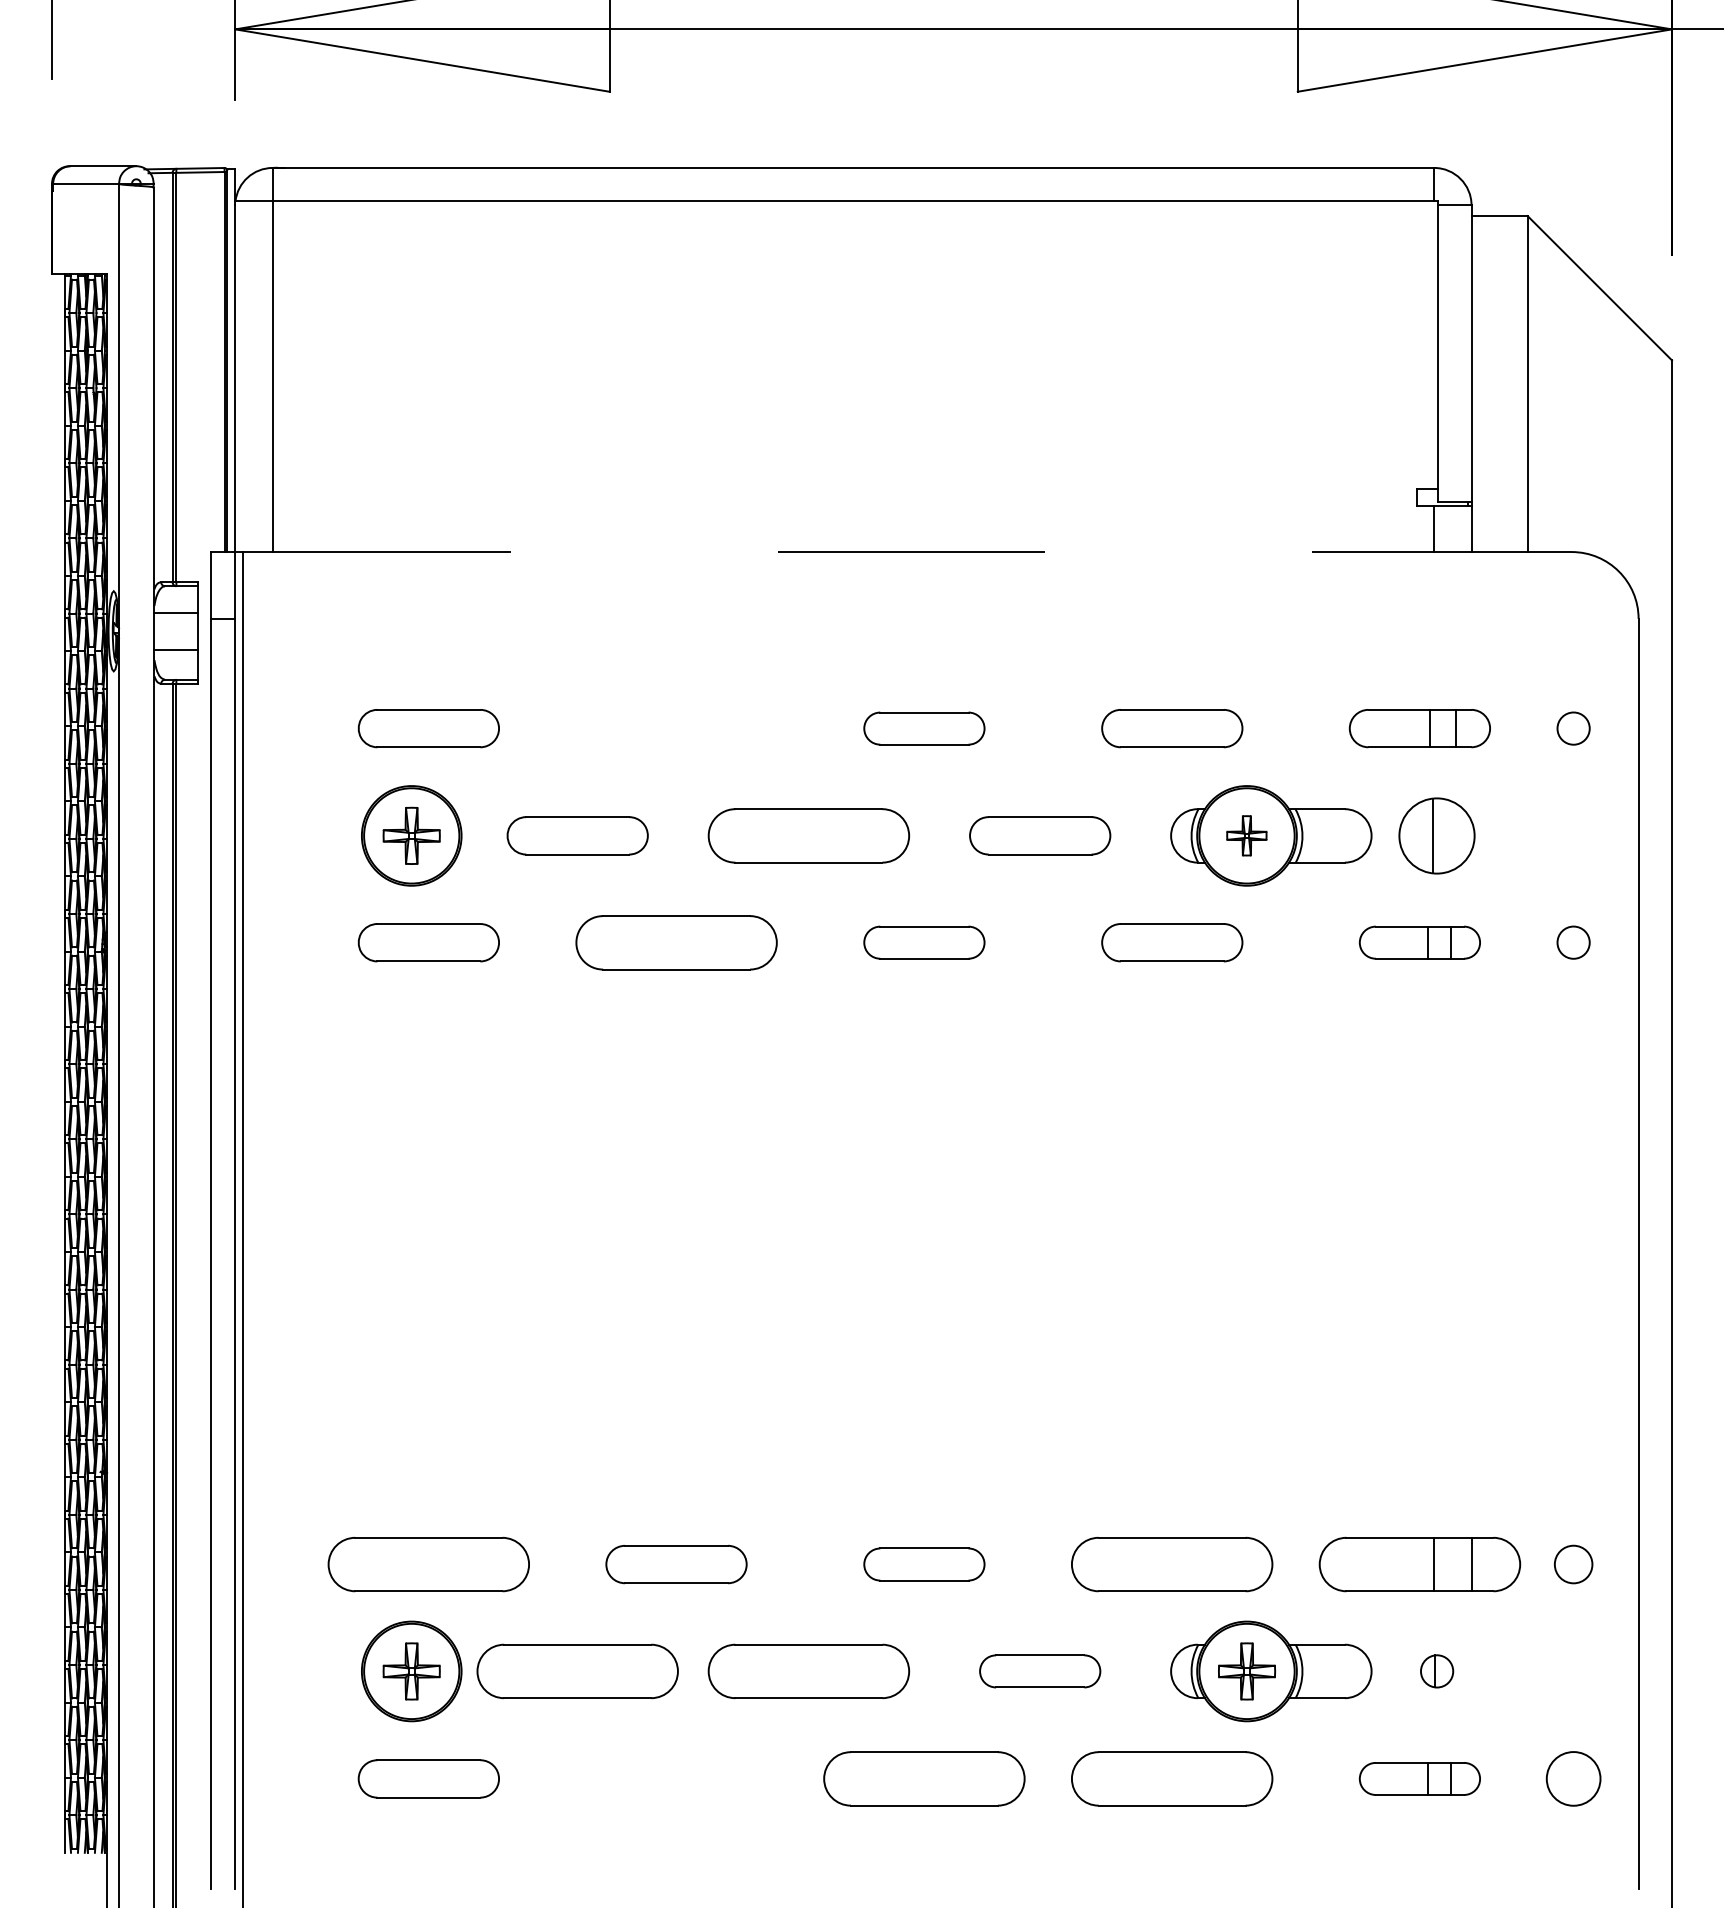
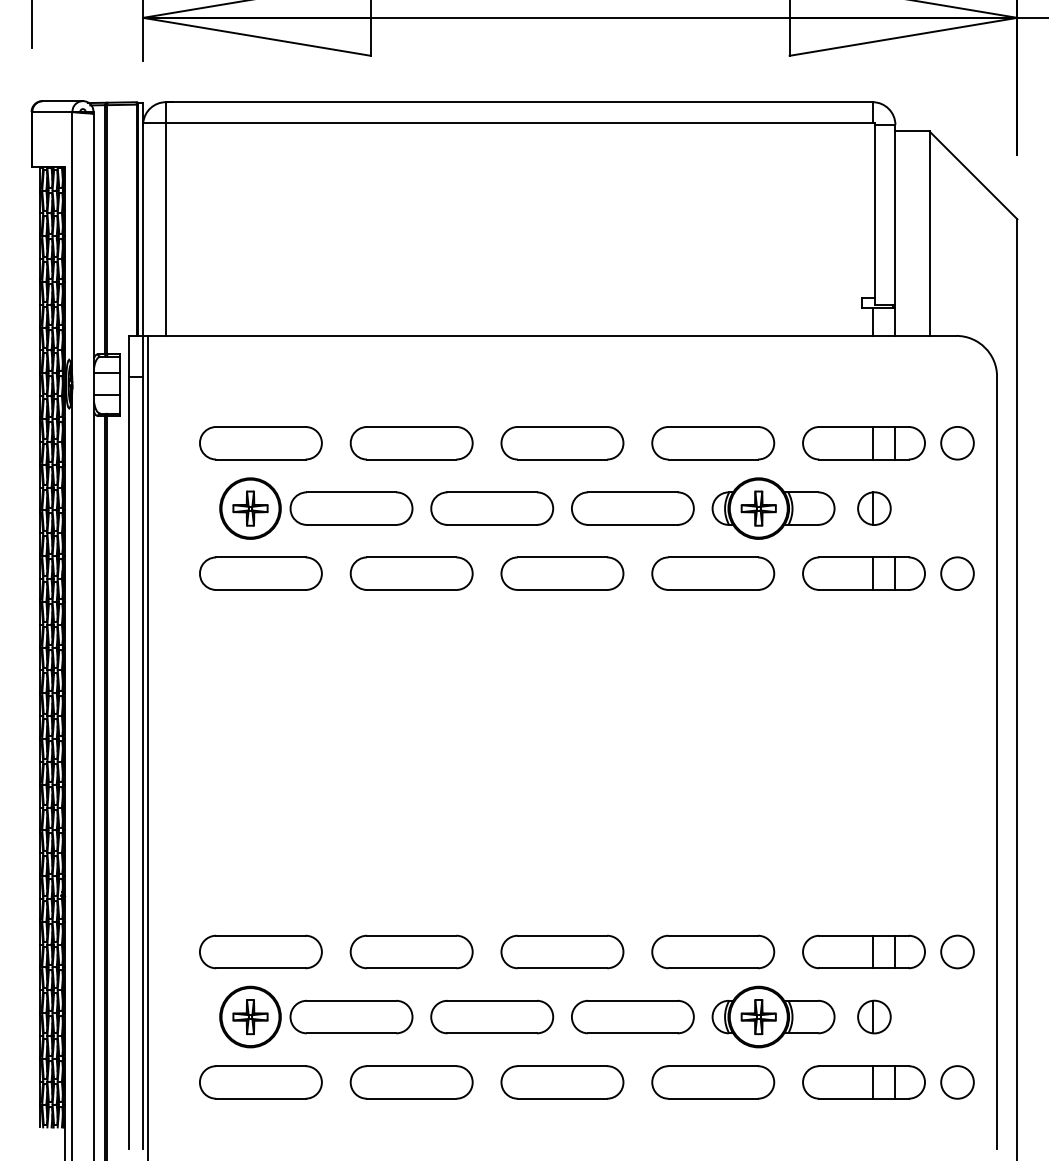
line: (908, 551) -> (552, 335), dashed -> solid
part: (428, 728) -> (260, 443), size x1.43
part: (676, 728) -> (411, 443), added
part: (924, 728) -> (562, 443), size x1.67
part: (1172, 728) -> (713, 443), size x1.43
part: (1419, 728) -> (863, 443), size x1.43
circle: (1573, 728) -> (957, 443), size x1.67
part: (577, 835) -> (351, 508), size x1.43
part: (1039, 835) -> (632, 508), size x1.43
part: (1246, 835) -> (758, 508), size x1.43
part: (1437, 835) -> (874, 508), size x0.71
part: (428, 942) -> (260, 573), size x1.43
part: (924, 942) -> (562, 573), size x1.67
part: (1172, 942) -> (713, 573), size x1.43
part: (1419, 942) -> (863, 573), size x1.67
circle: (1573, 942) -> (957, 573), size x1.67
part: (676, 1563) -> (411, 951), size x1.43
part: (924, 1563) -> (562, 951), size x1.67
circle: (1573, 1563) -> (957, 951), size x1.43
part: (1039, 1670) -> (632, 1016), size x1.67
part: (1437, 1670) -> (874, 1016), size x1.67
part: (428, 1778) -> (260, 1082), size x1.43
part: (676, 1778) -> (411, 1082), added
part: (1419, 1778) -> (863, 1082), size x1.67

